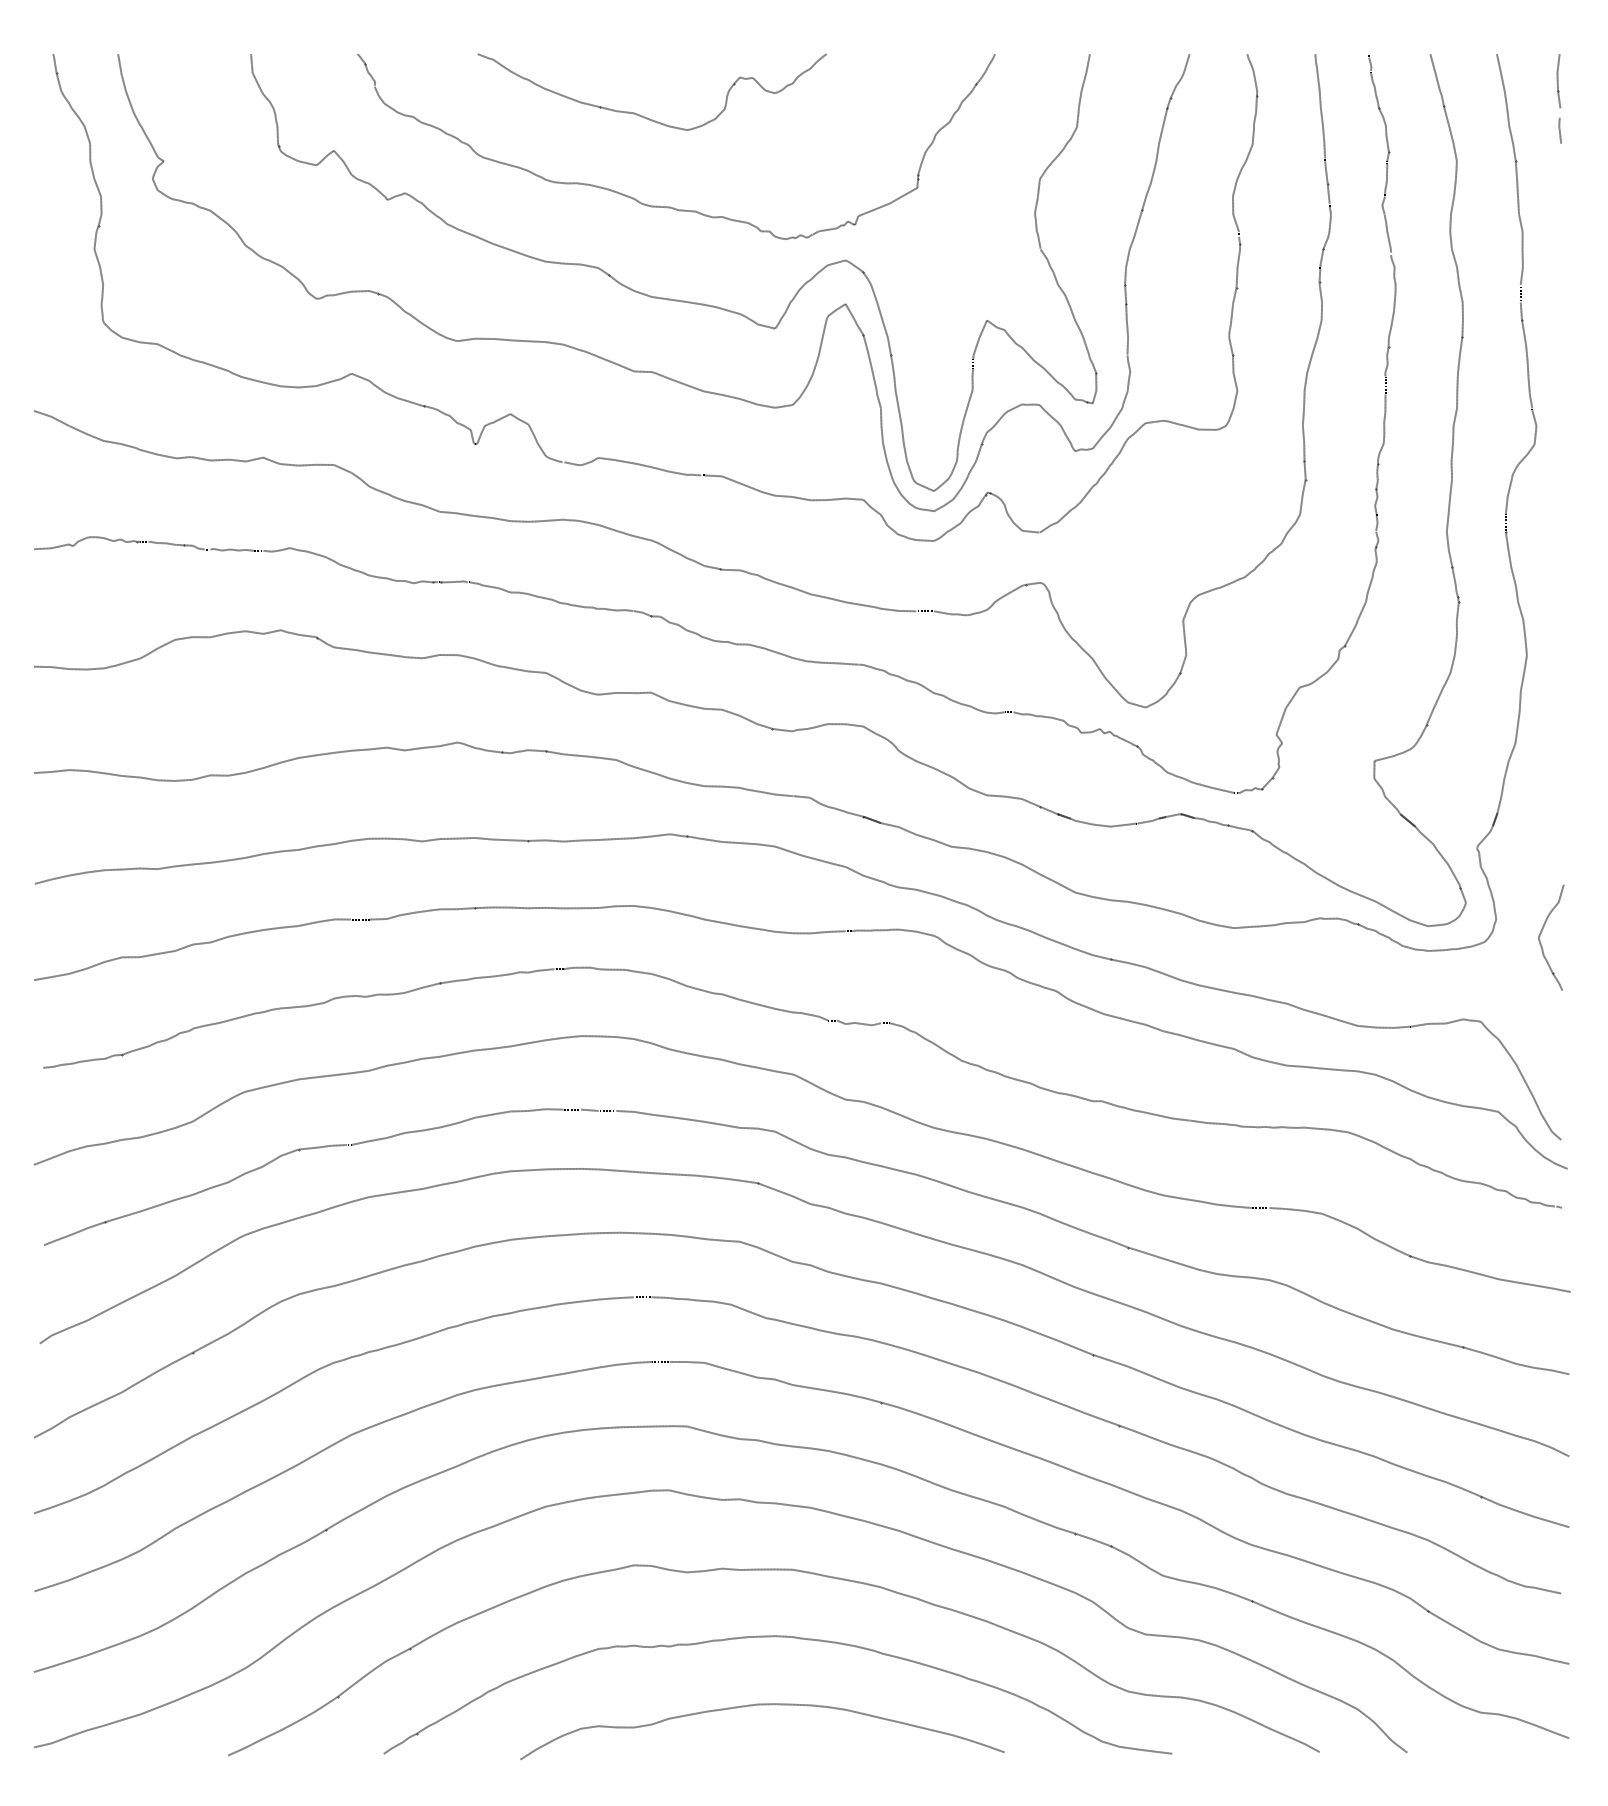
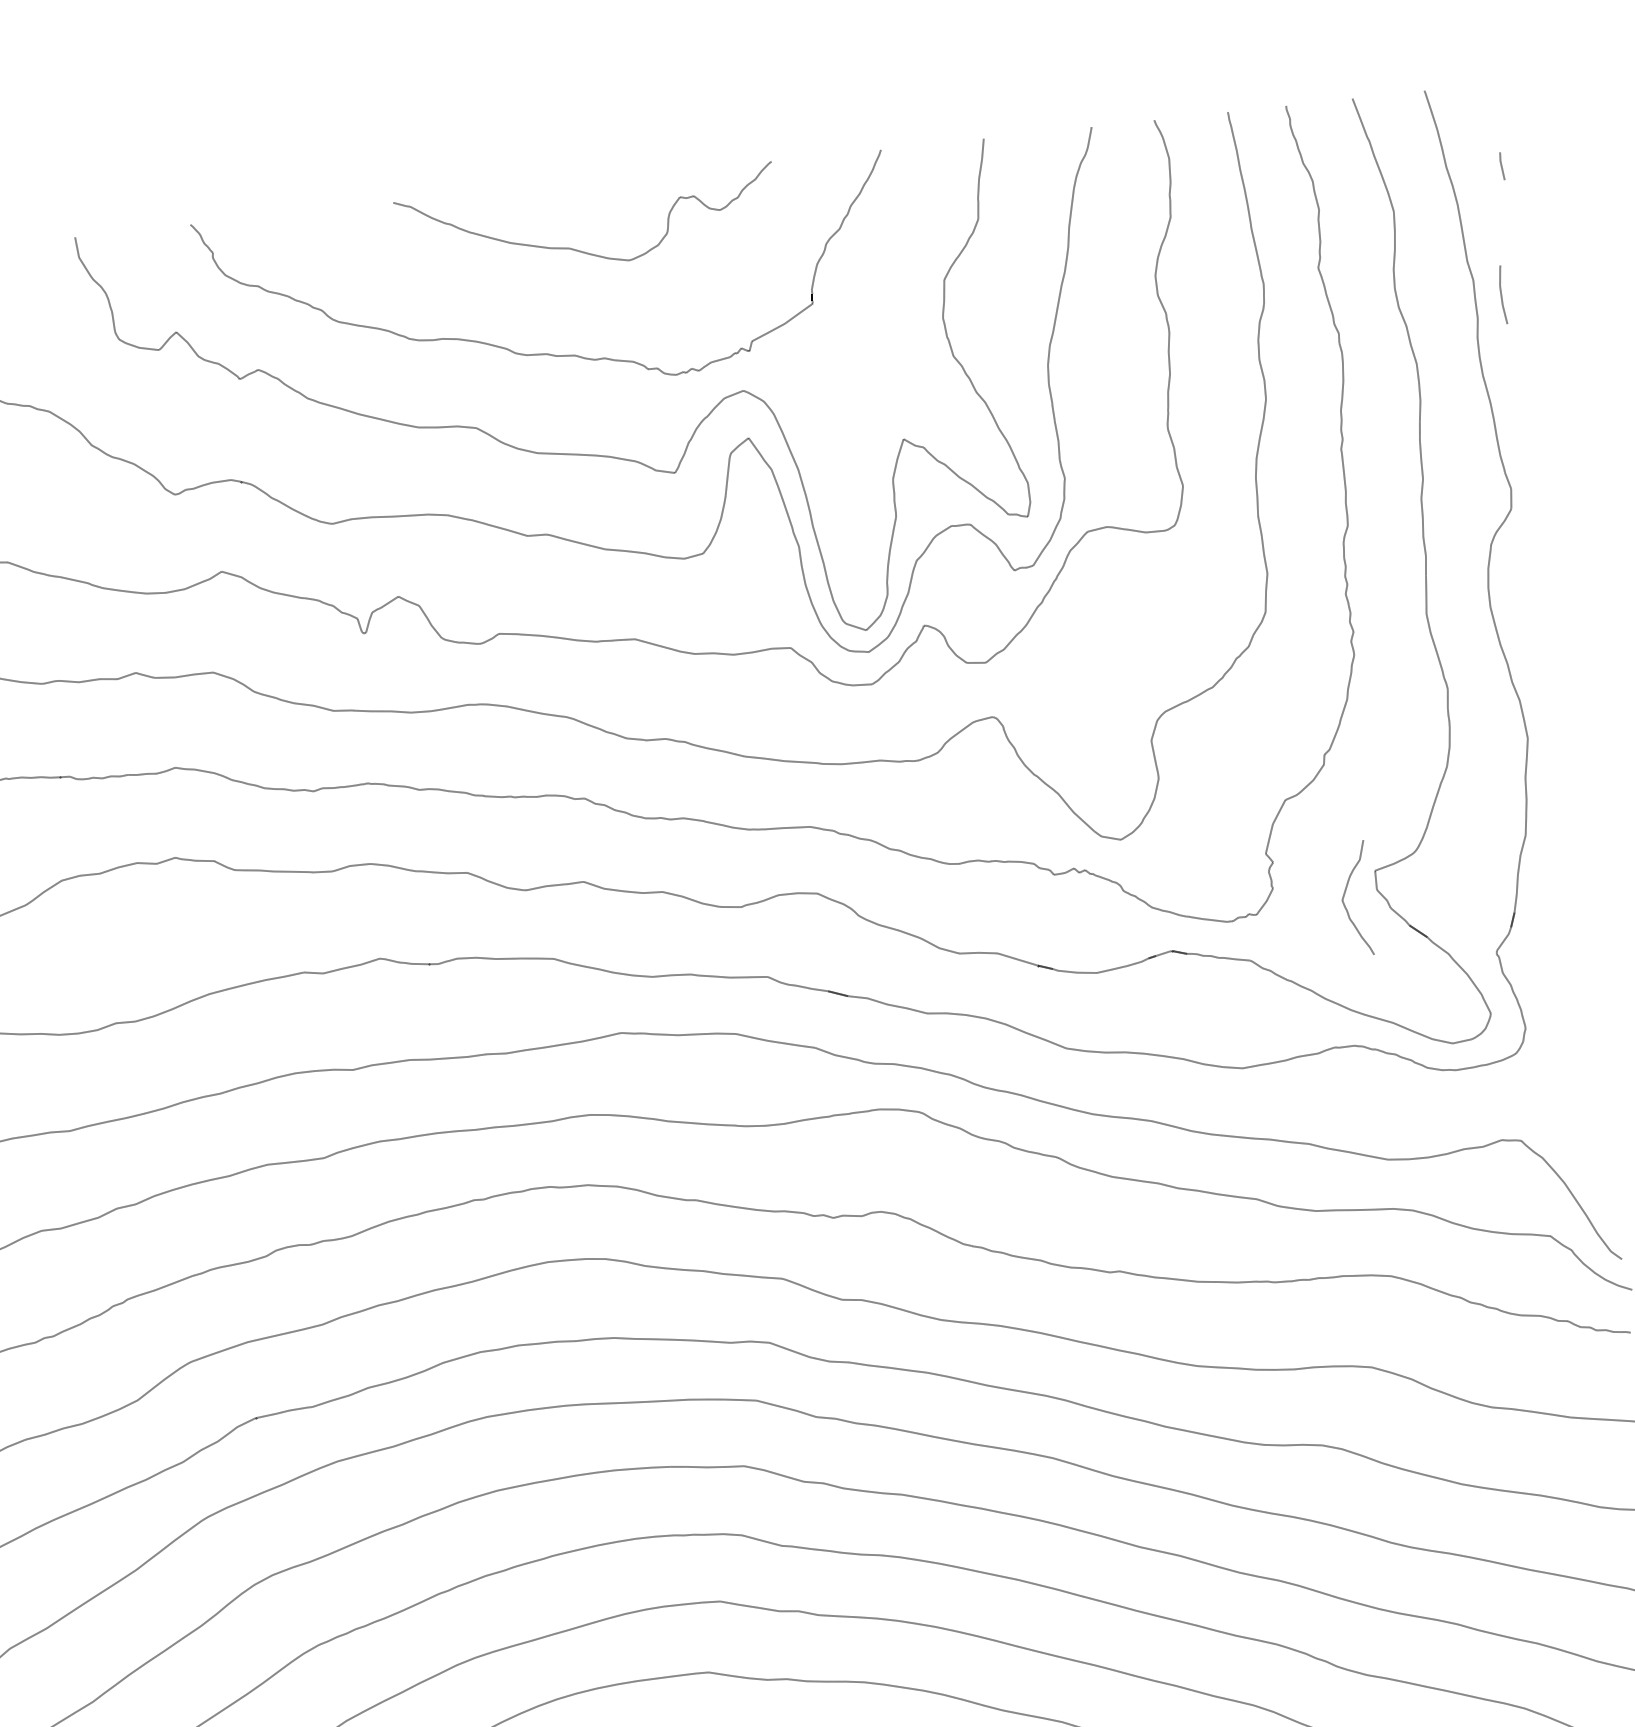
line: (1558, 81) -> (1502, 295), moved
curve: (642, 115) -> (578, 249), moved
curve: (1541, 933) -> (1344, 895), moved

